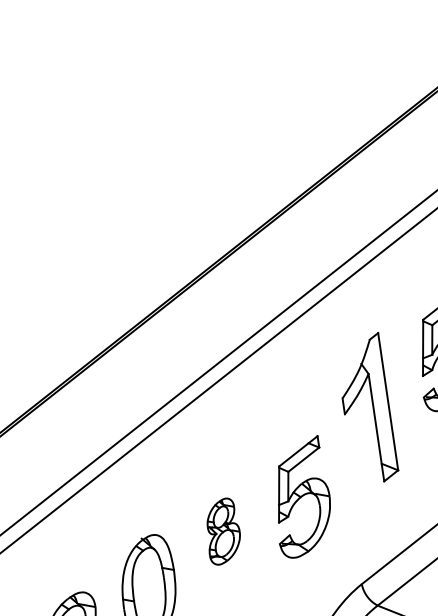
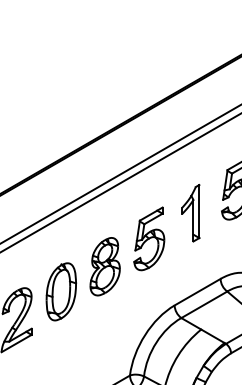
part: (366, 410) -> (190, 213), size x0.71
part: (301, 496) -> (149, 238), moved
part: (221, 531) -> (104, 266), size x1.67

